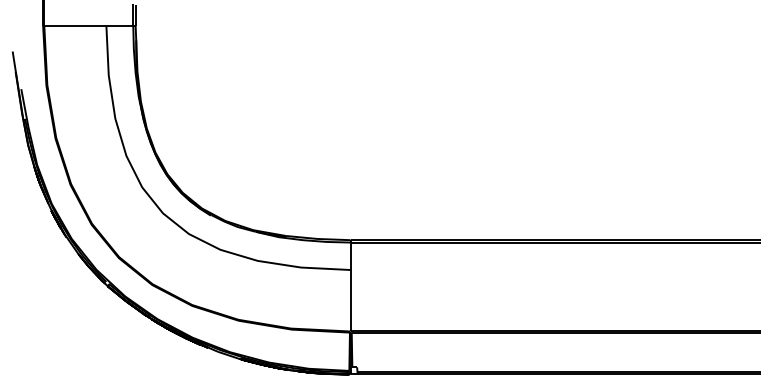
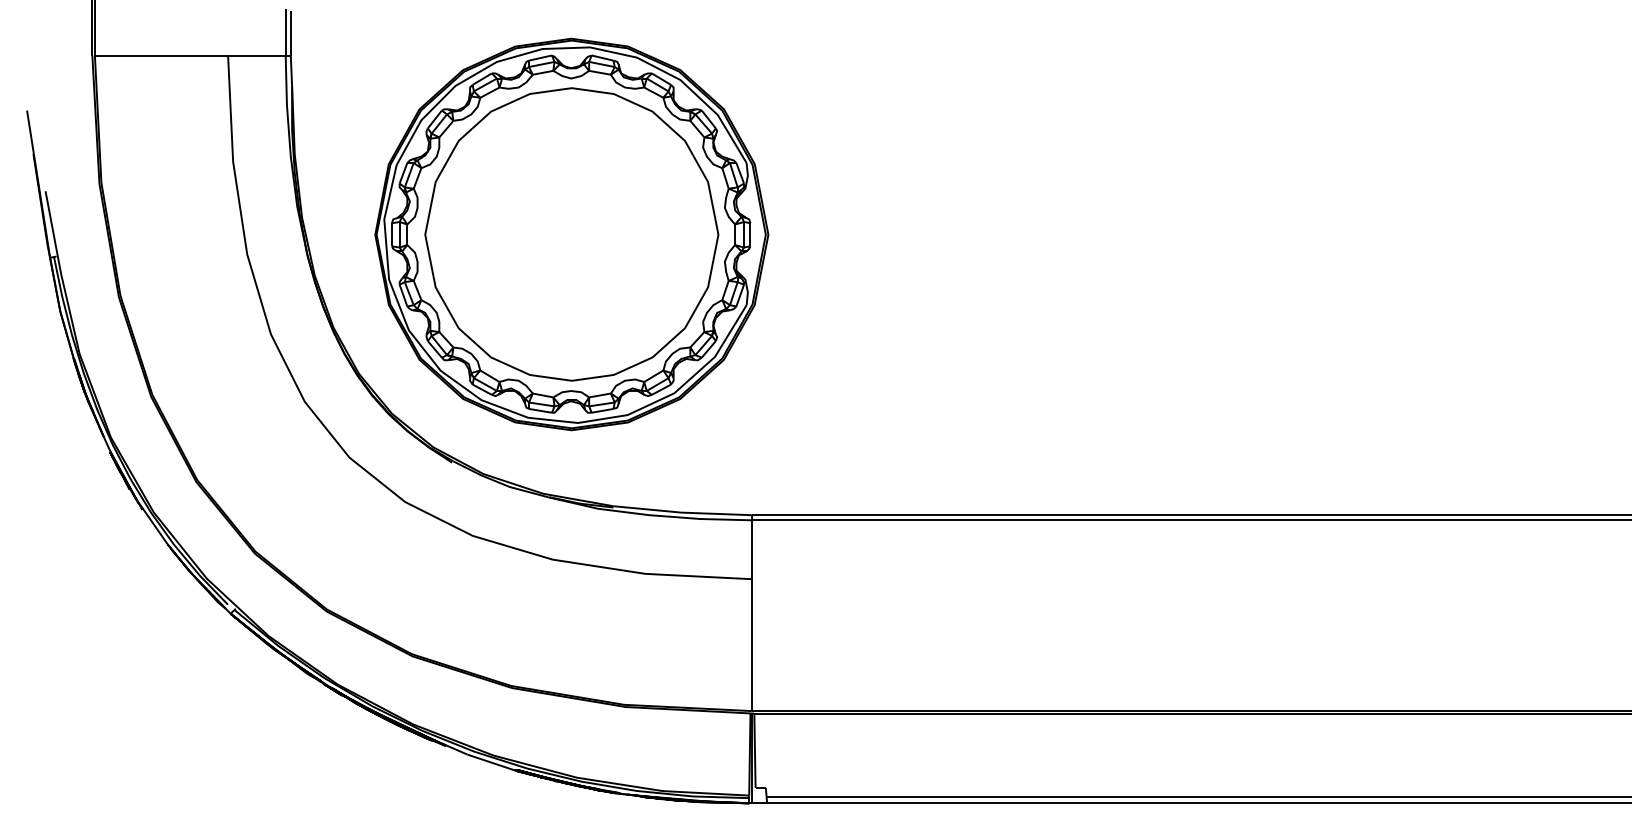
part: (266, 109) -> (571, 234), added

